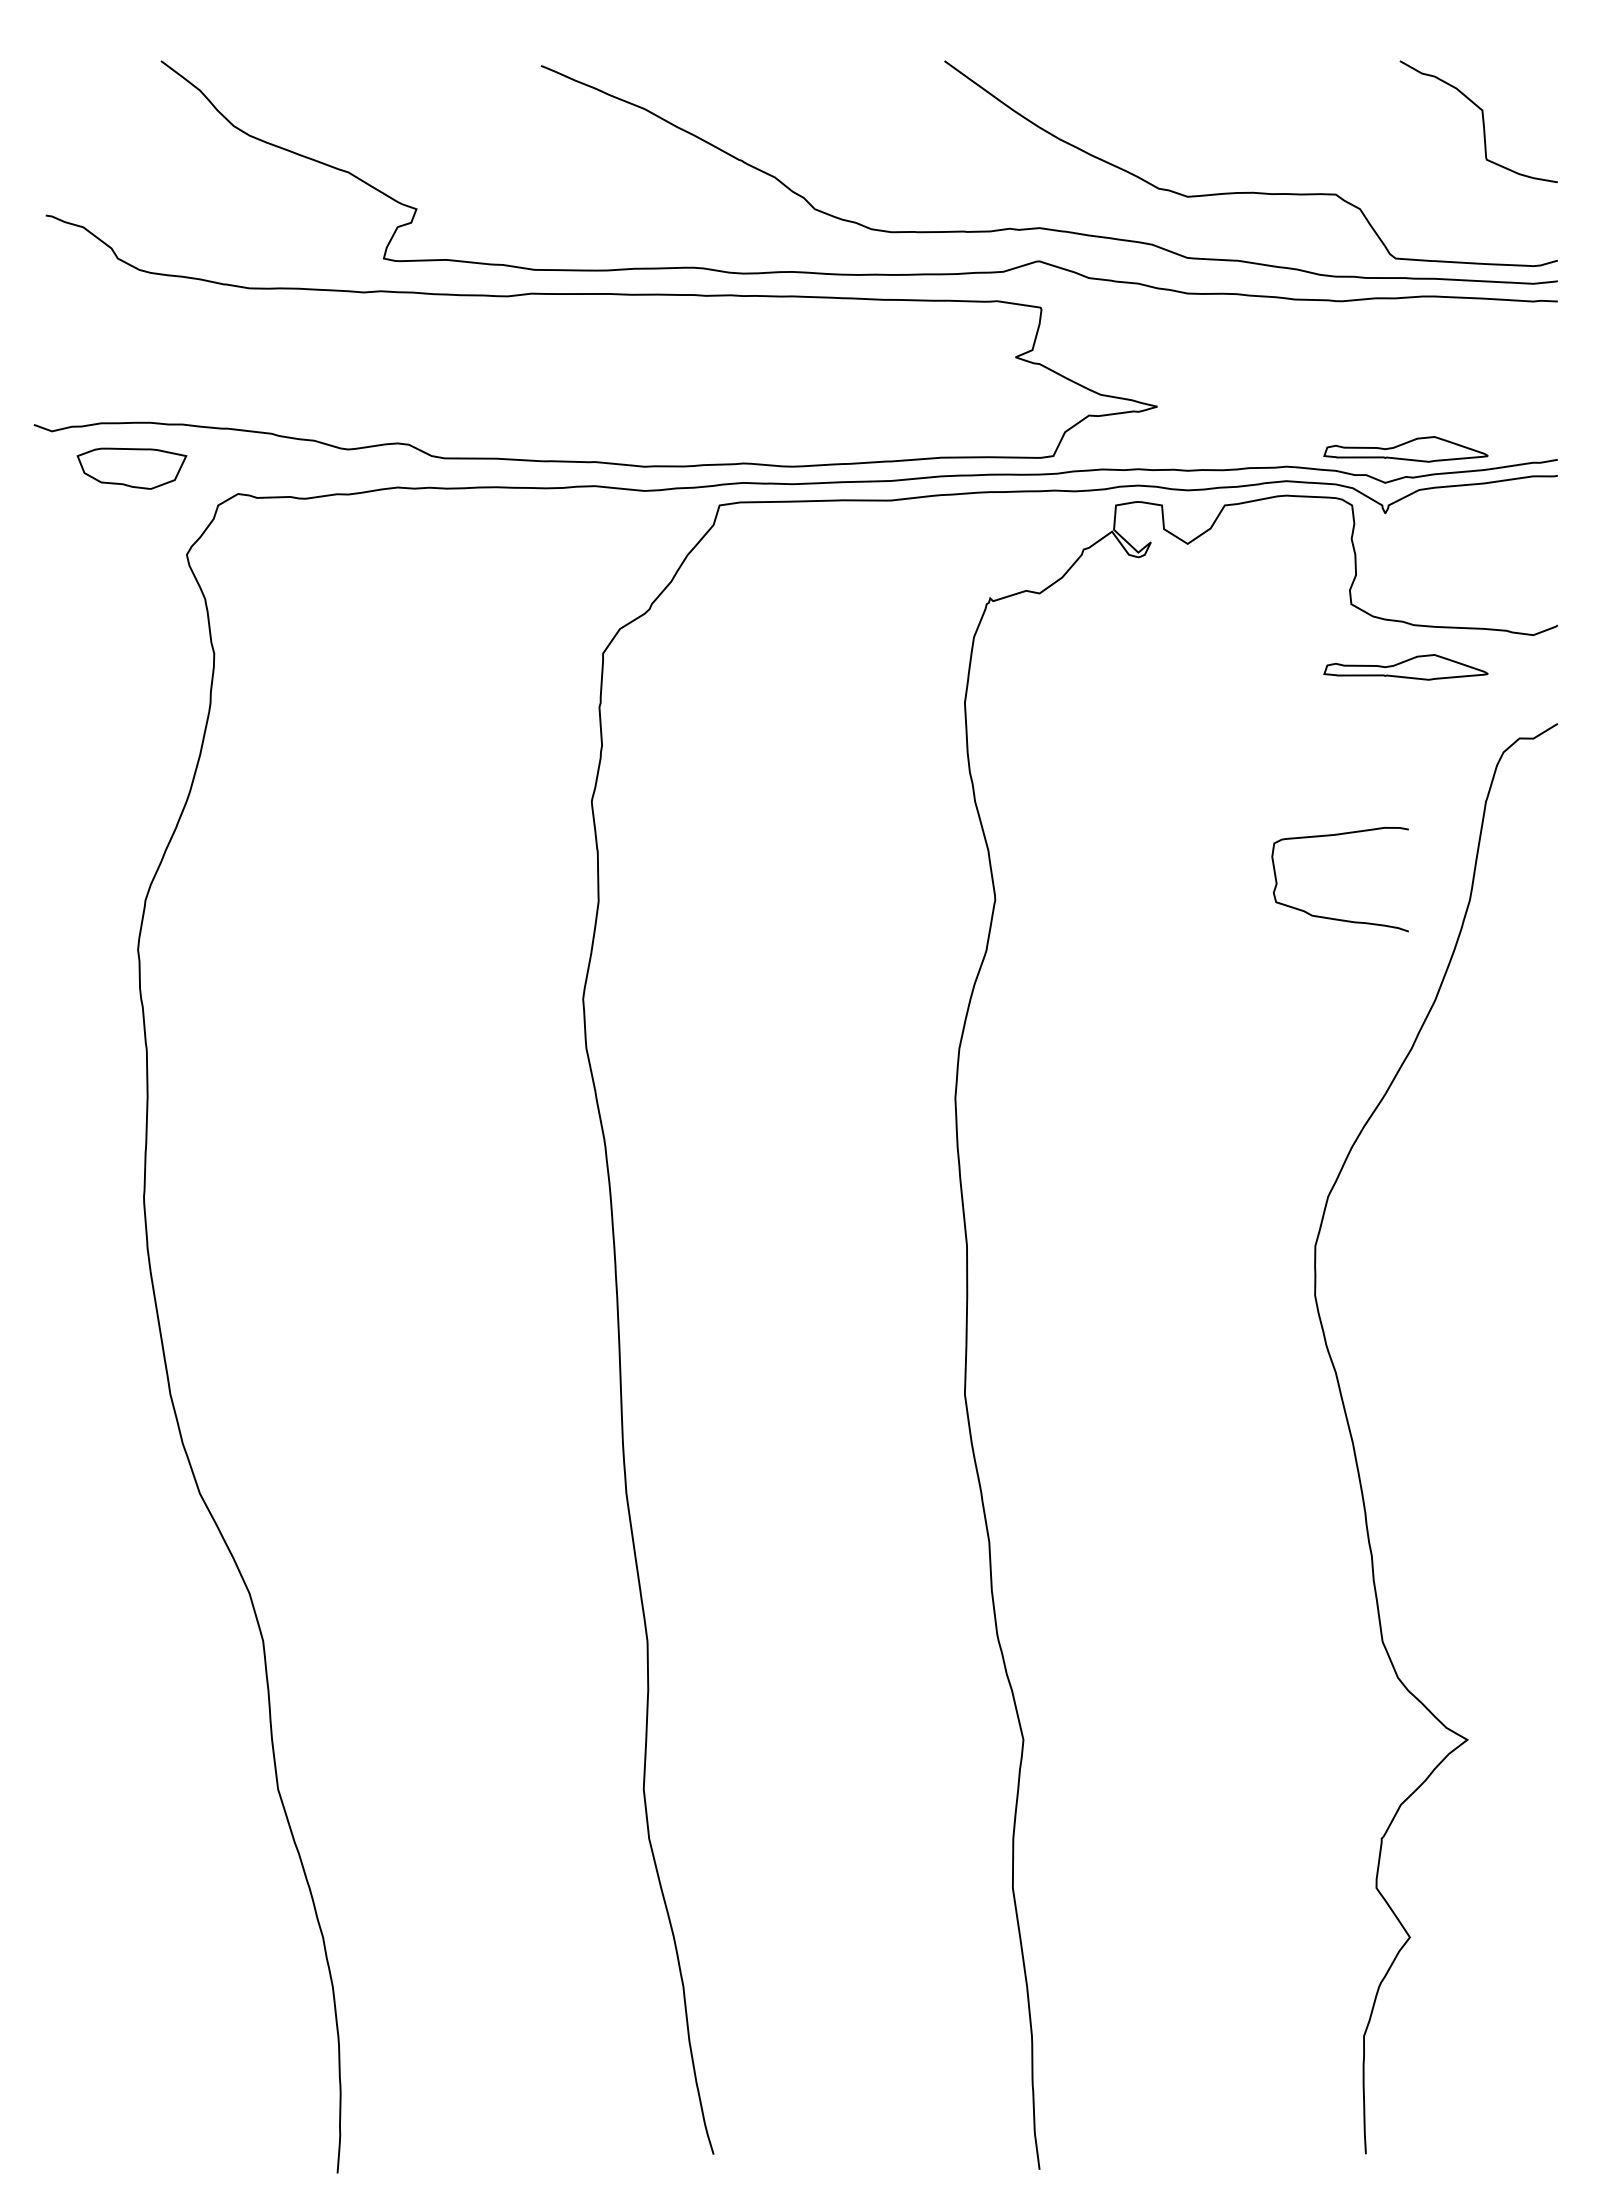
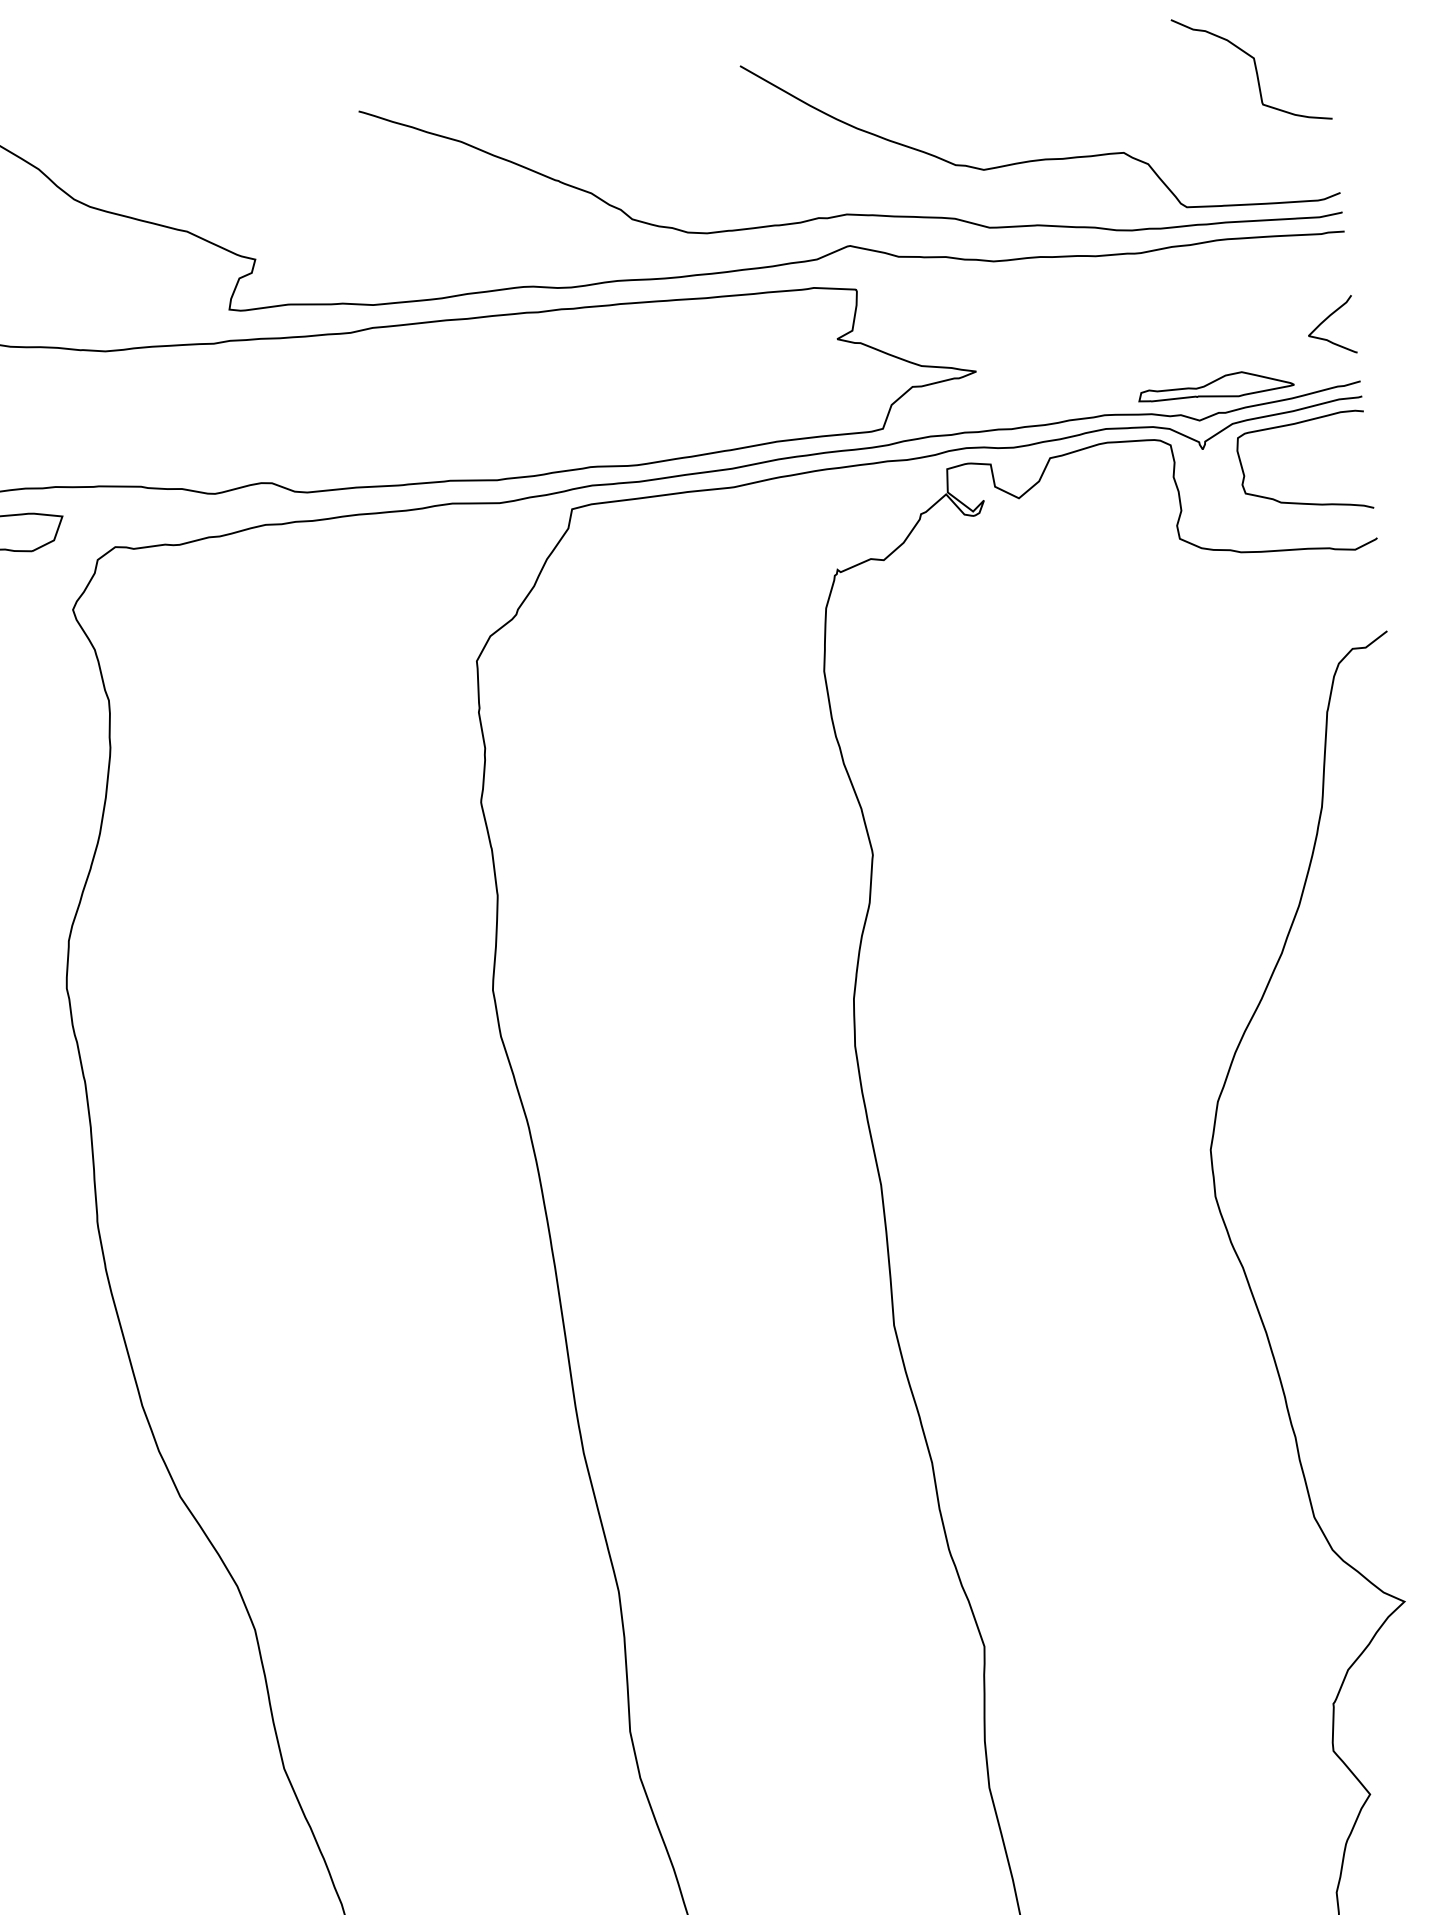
curve: (1528, 392) -> (1326, 320), added
part: (1405, 667) -> (1237, 593), removed
curve: (1331, 917) -> (1299, 502), moved

